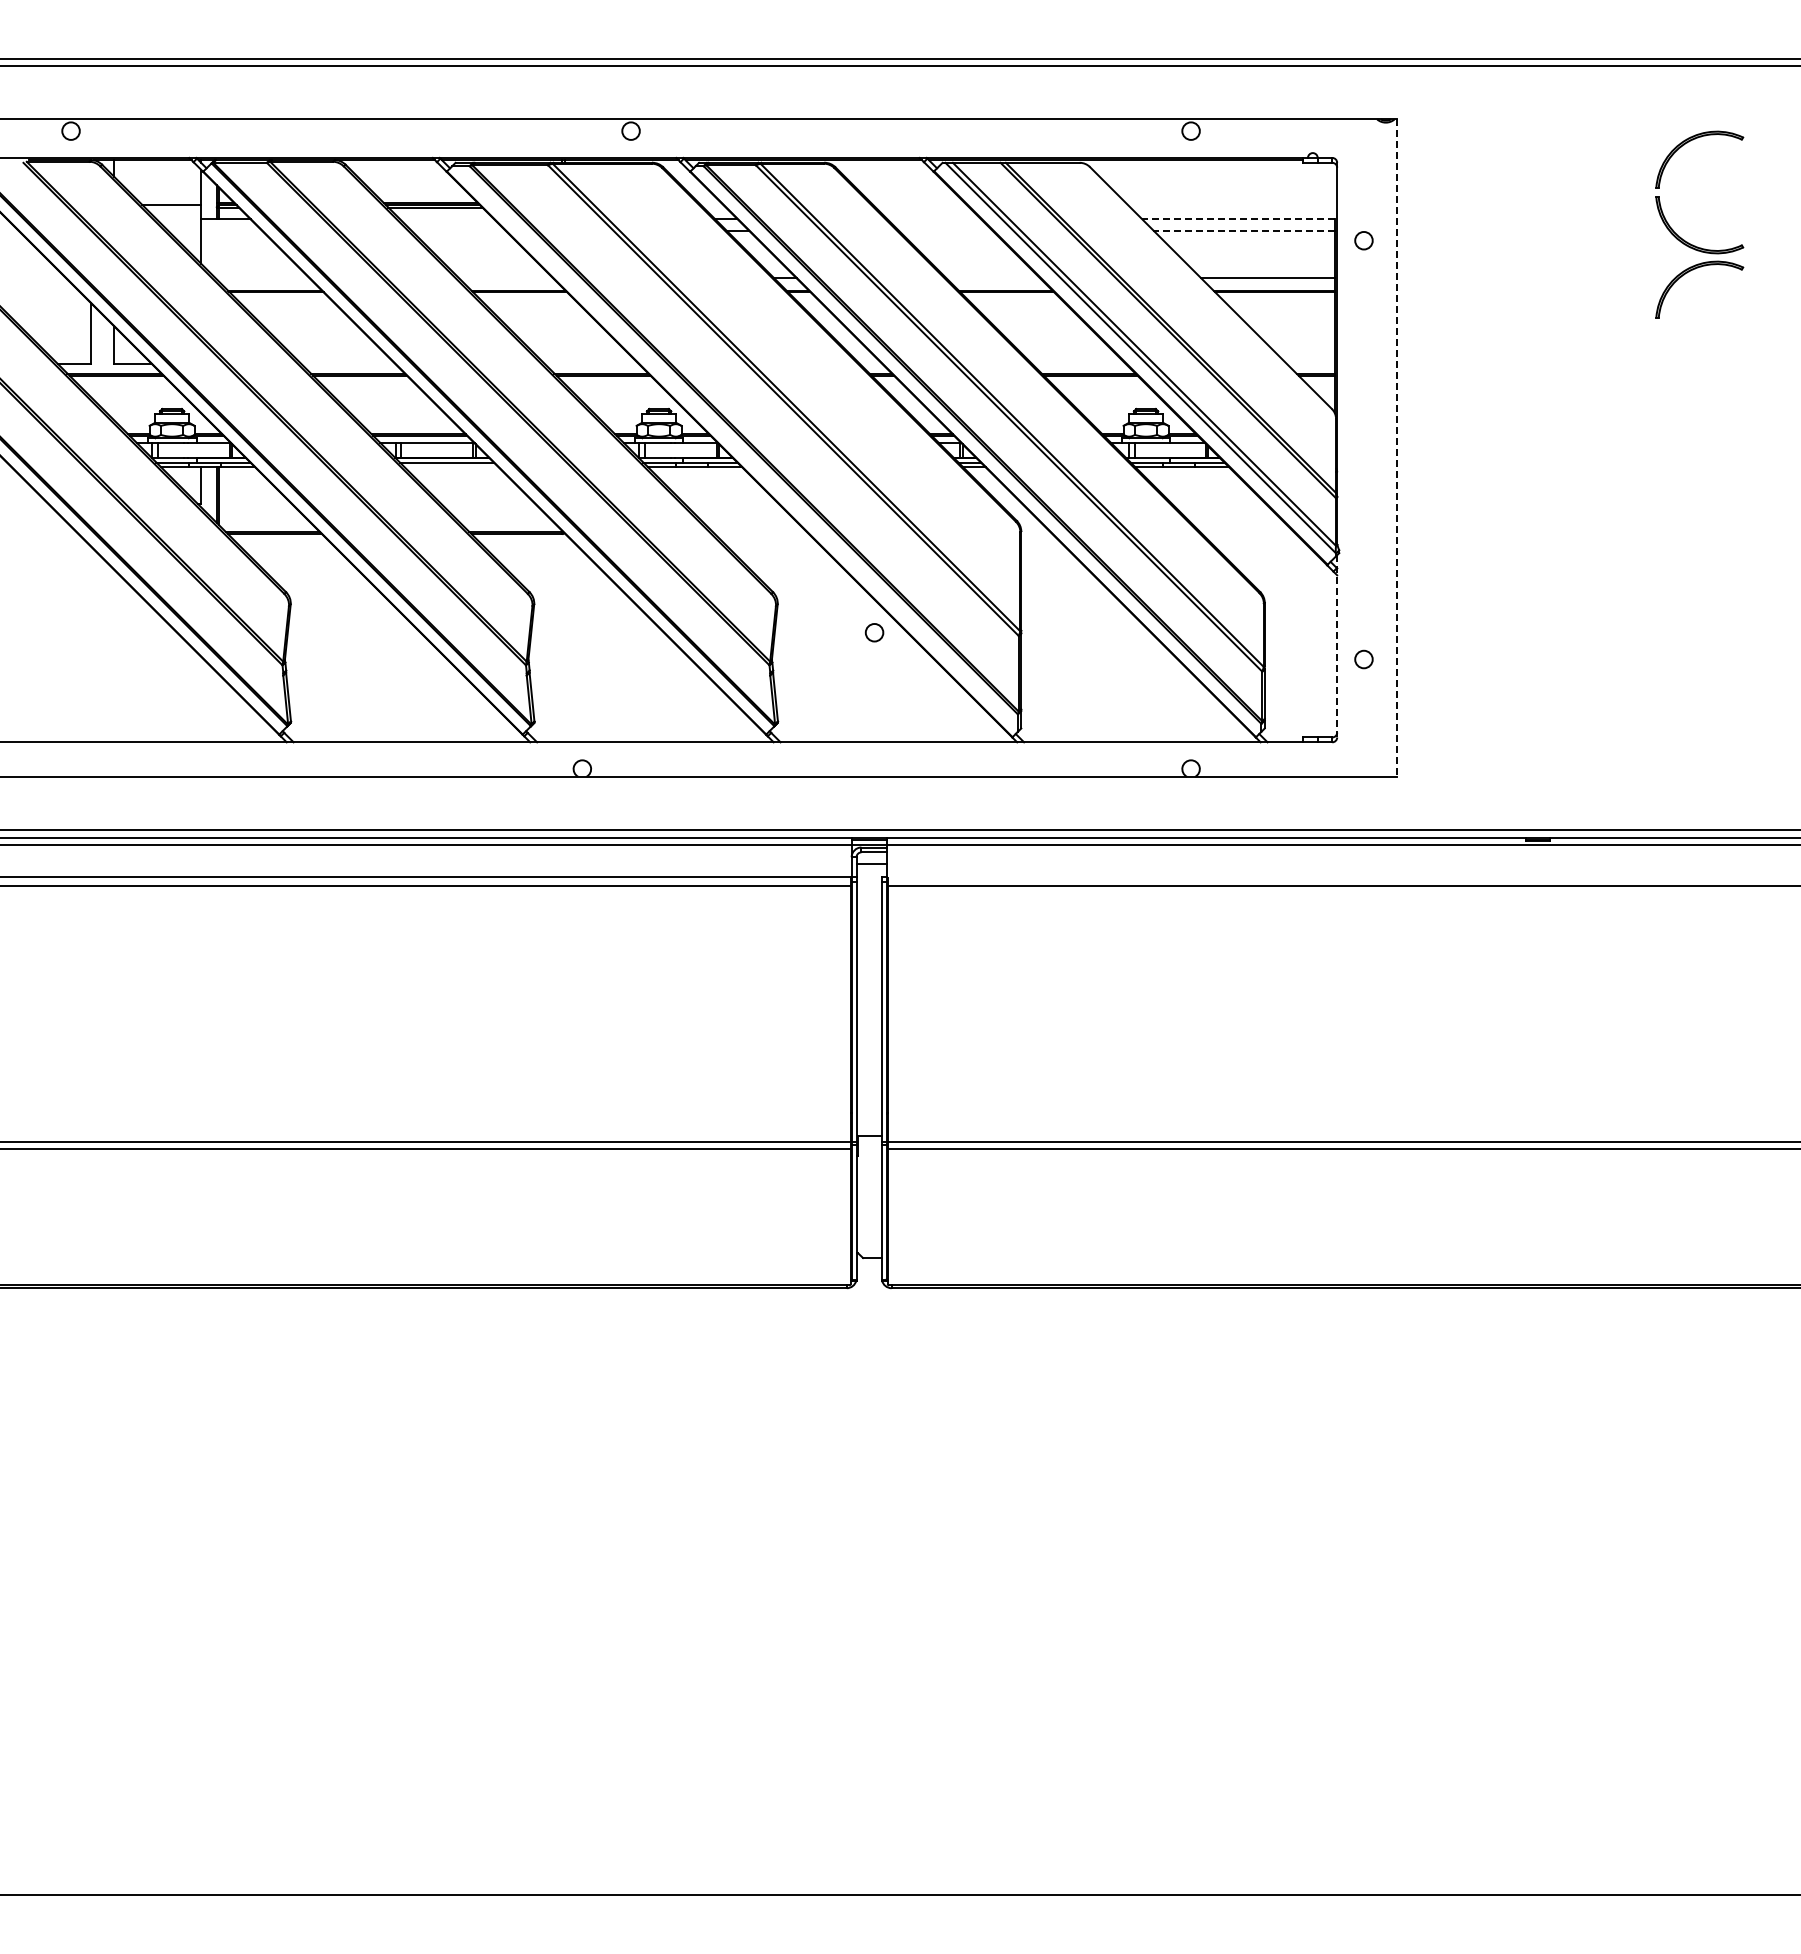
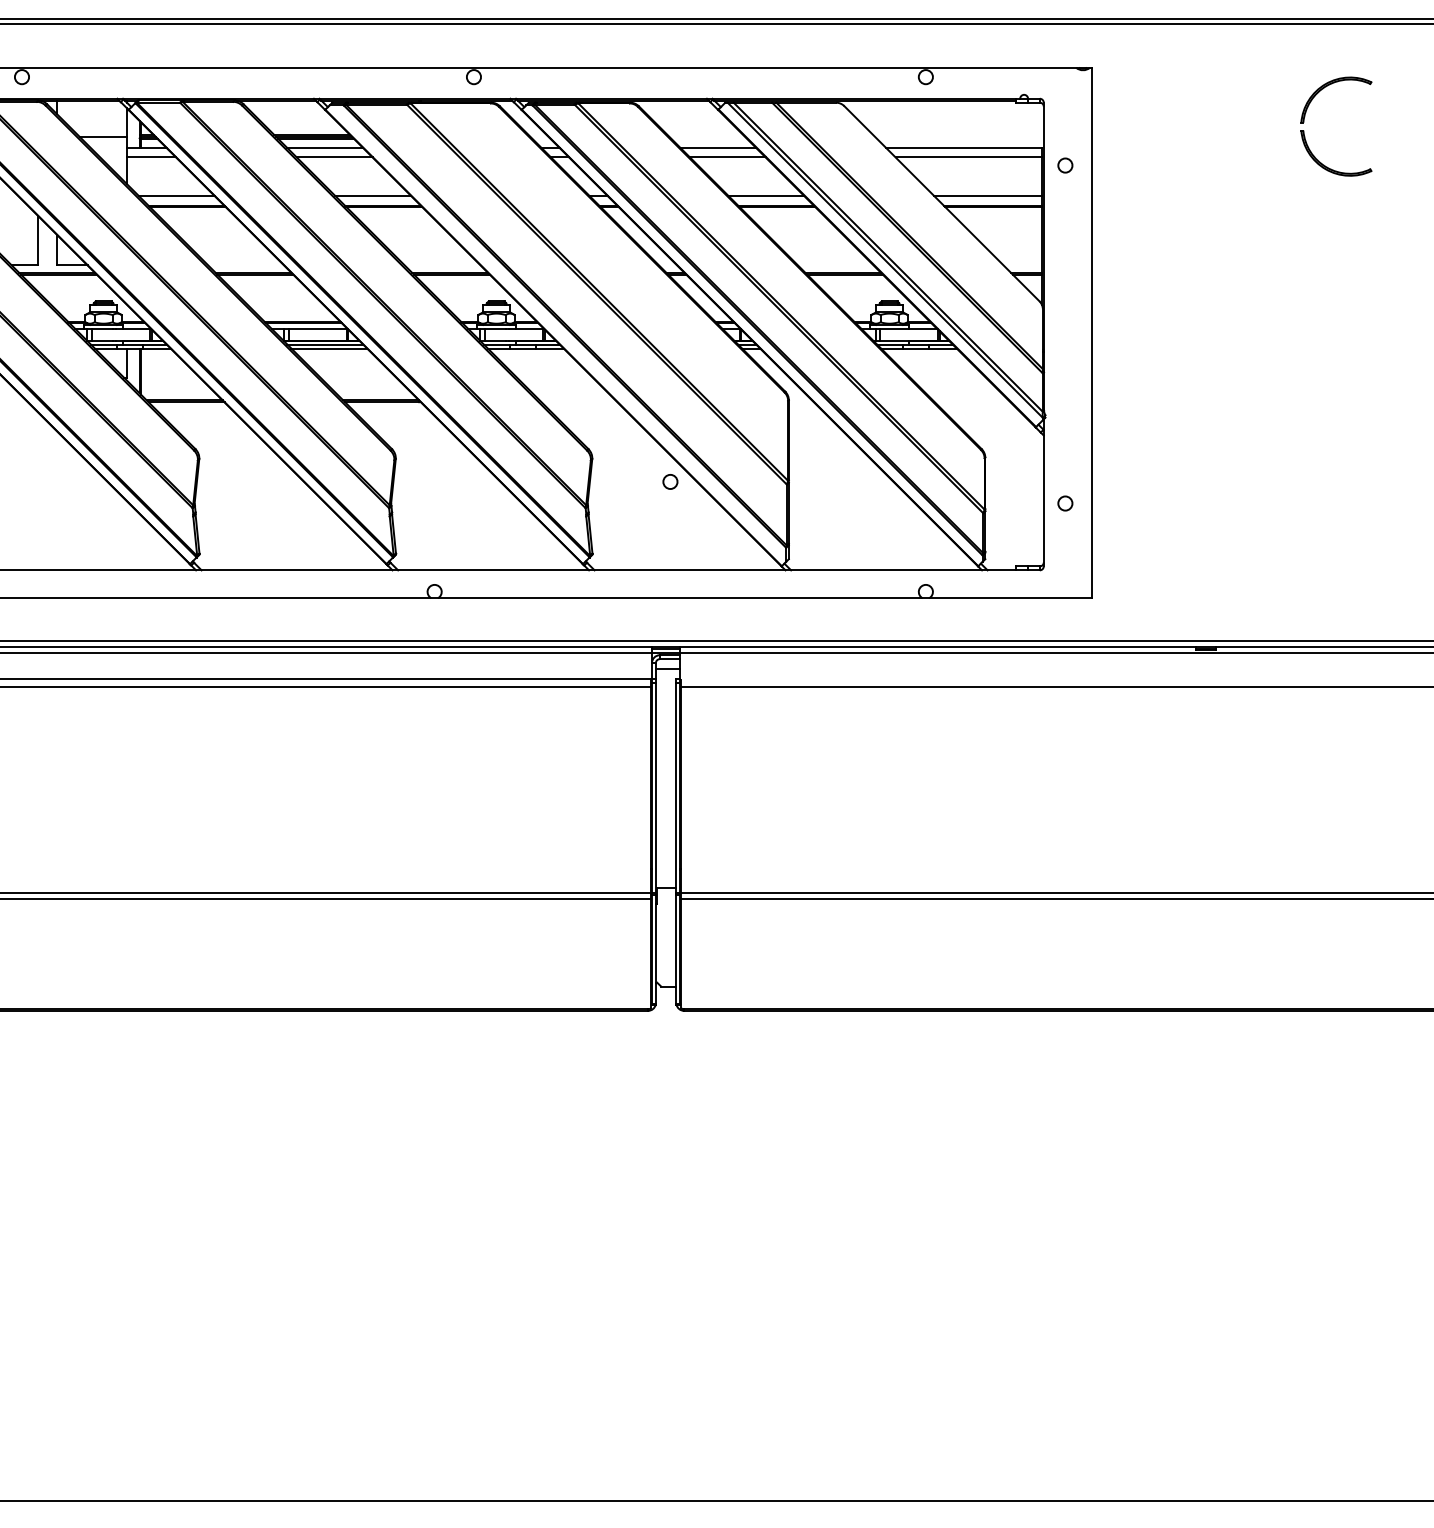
line: (446, 219) -> (324, 148), added
line: (933, 219) -> (718, 148), added
line: (1237, 219) -> (963, 148), dashed -> solid
line: (231, 230) -> (151, 157), added
line: (458, 230) -> (334, 157), added
line: (945, 230) -> (727, 157), added
line: (1244, 230) -> (968, 157), dashed -> solid
part: (1689, 272) -> (1328, 191), removed
line: (262, 278) -> (176, 196), added
line: (506, 278) -> (373, 196), added
line: (993, 278) -> (766, 196), added
line: (1396, 448) -> (1091, 333), dashed -> solid
line: (451, 467) -> (329, 348), added
line: (1337, 646) -> (1044, 493), dashed -> solid

